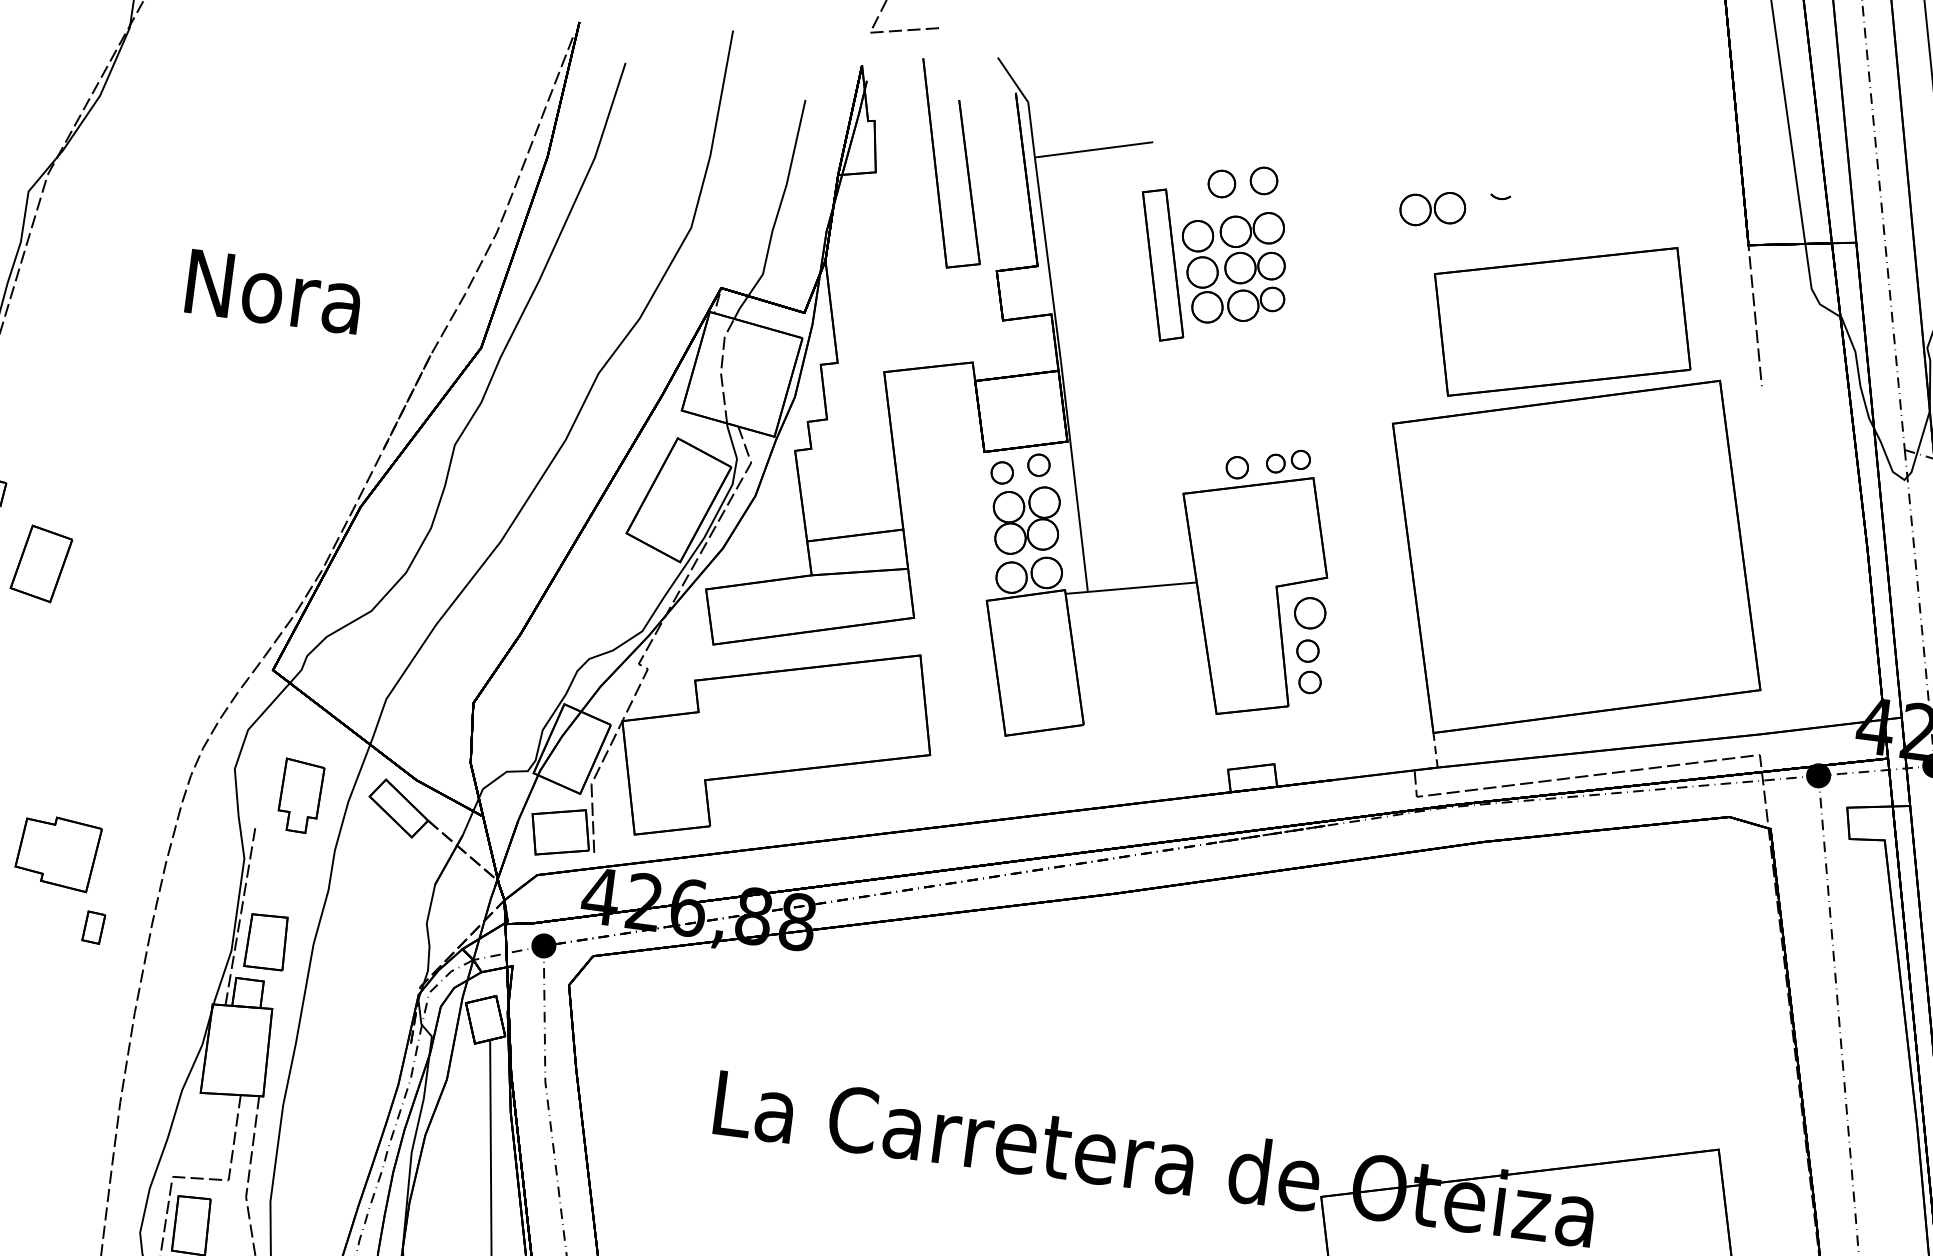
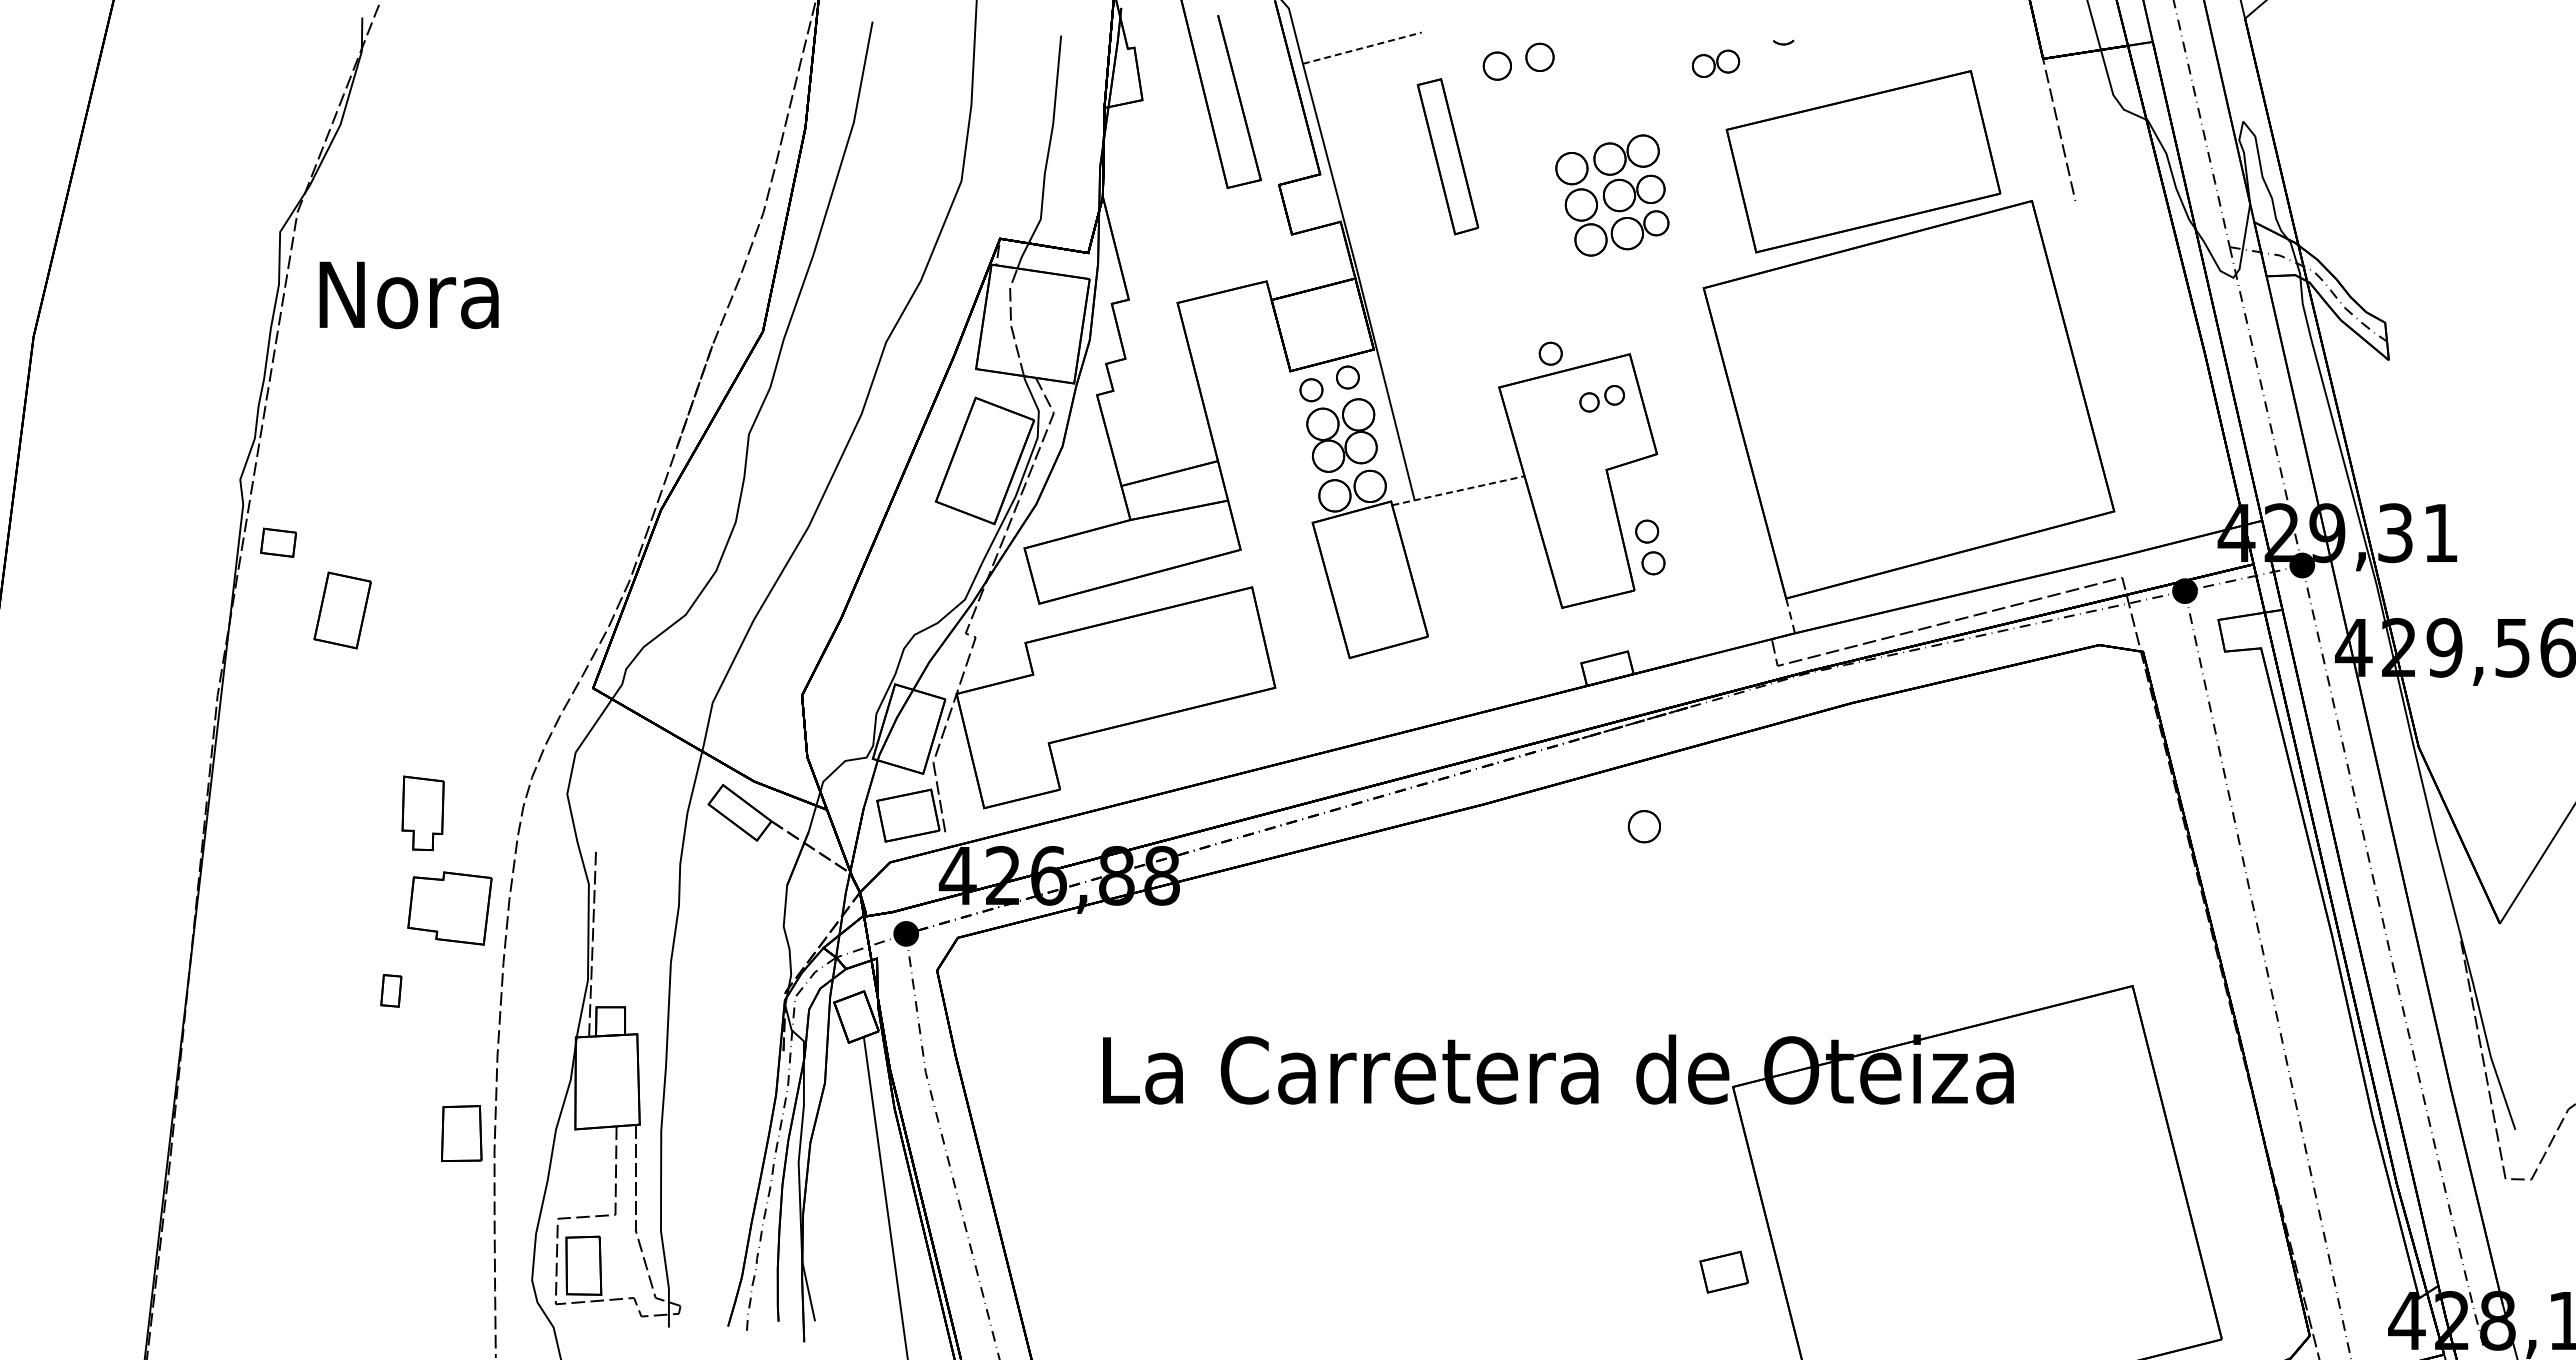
line: (1094, 150) -> (1362, 48), solid -> dashed
part: (1432, 208) -> (1715, 63), size x0.7
part: (1233, 267) -> (1612, 195), moved
text: (273, 292) -> (408, 295), moved
part: (1287, 461) -> (1601, 398), moved
line: (1131, 587) -> (1458, 490), solid -> dashed
part: (1309, 613) -> (1643, 826), moved
part: (300, 796) -> (422, 813), moved
part: (57, 853) -> (449, 908), moved
part: (94, 927) -> (391, 990), moved
part: (266, 941) -> (461, 1133), moved

